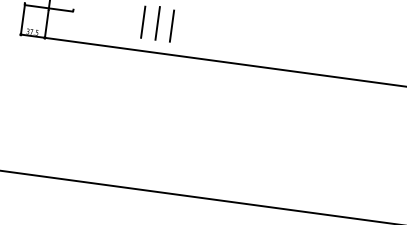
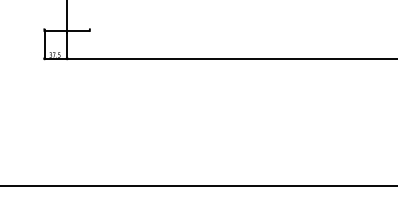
line: (143, 21) -> (155, 31), removed
line: (157, 23) -> (168, 31), removed
line: (172, 25) -> (182, 31), removed

